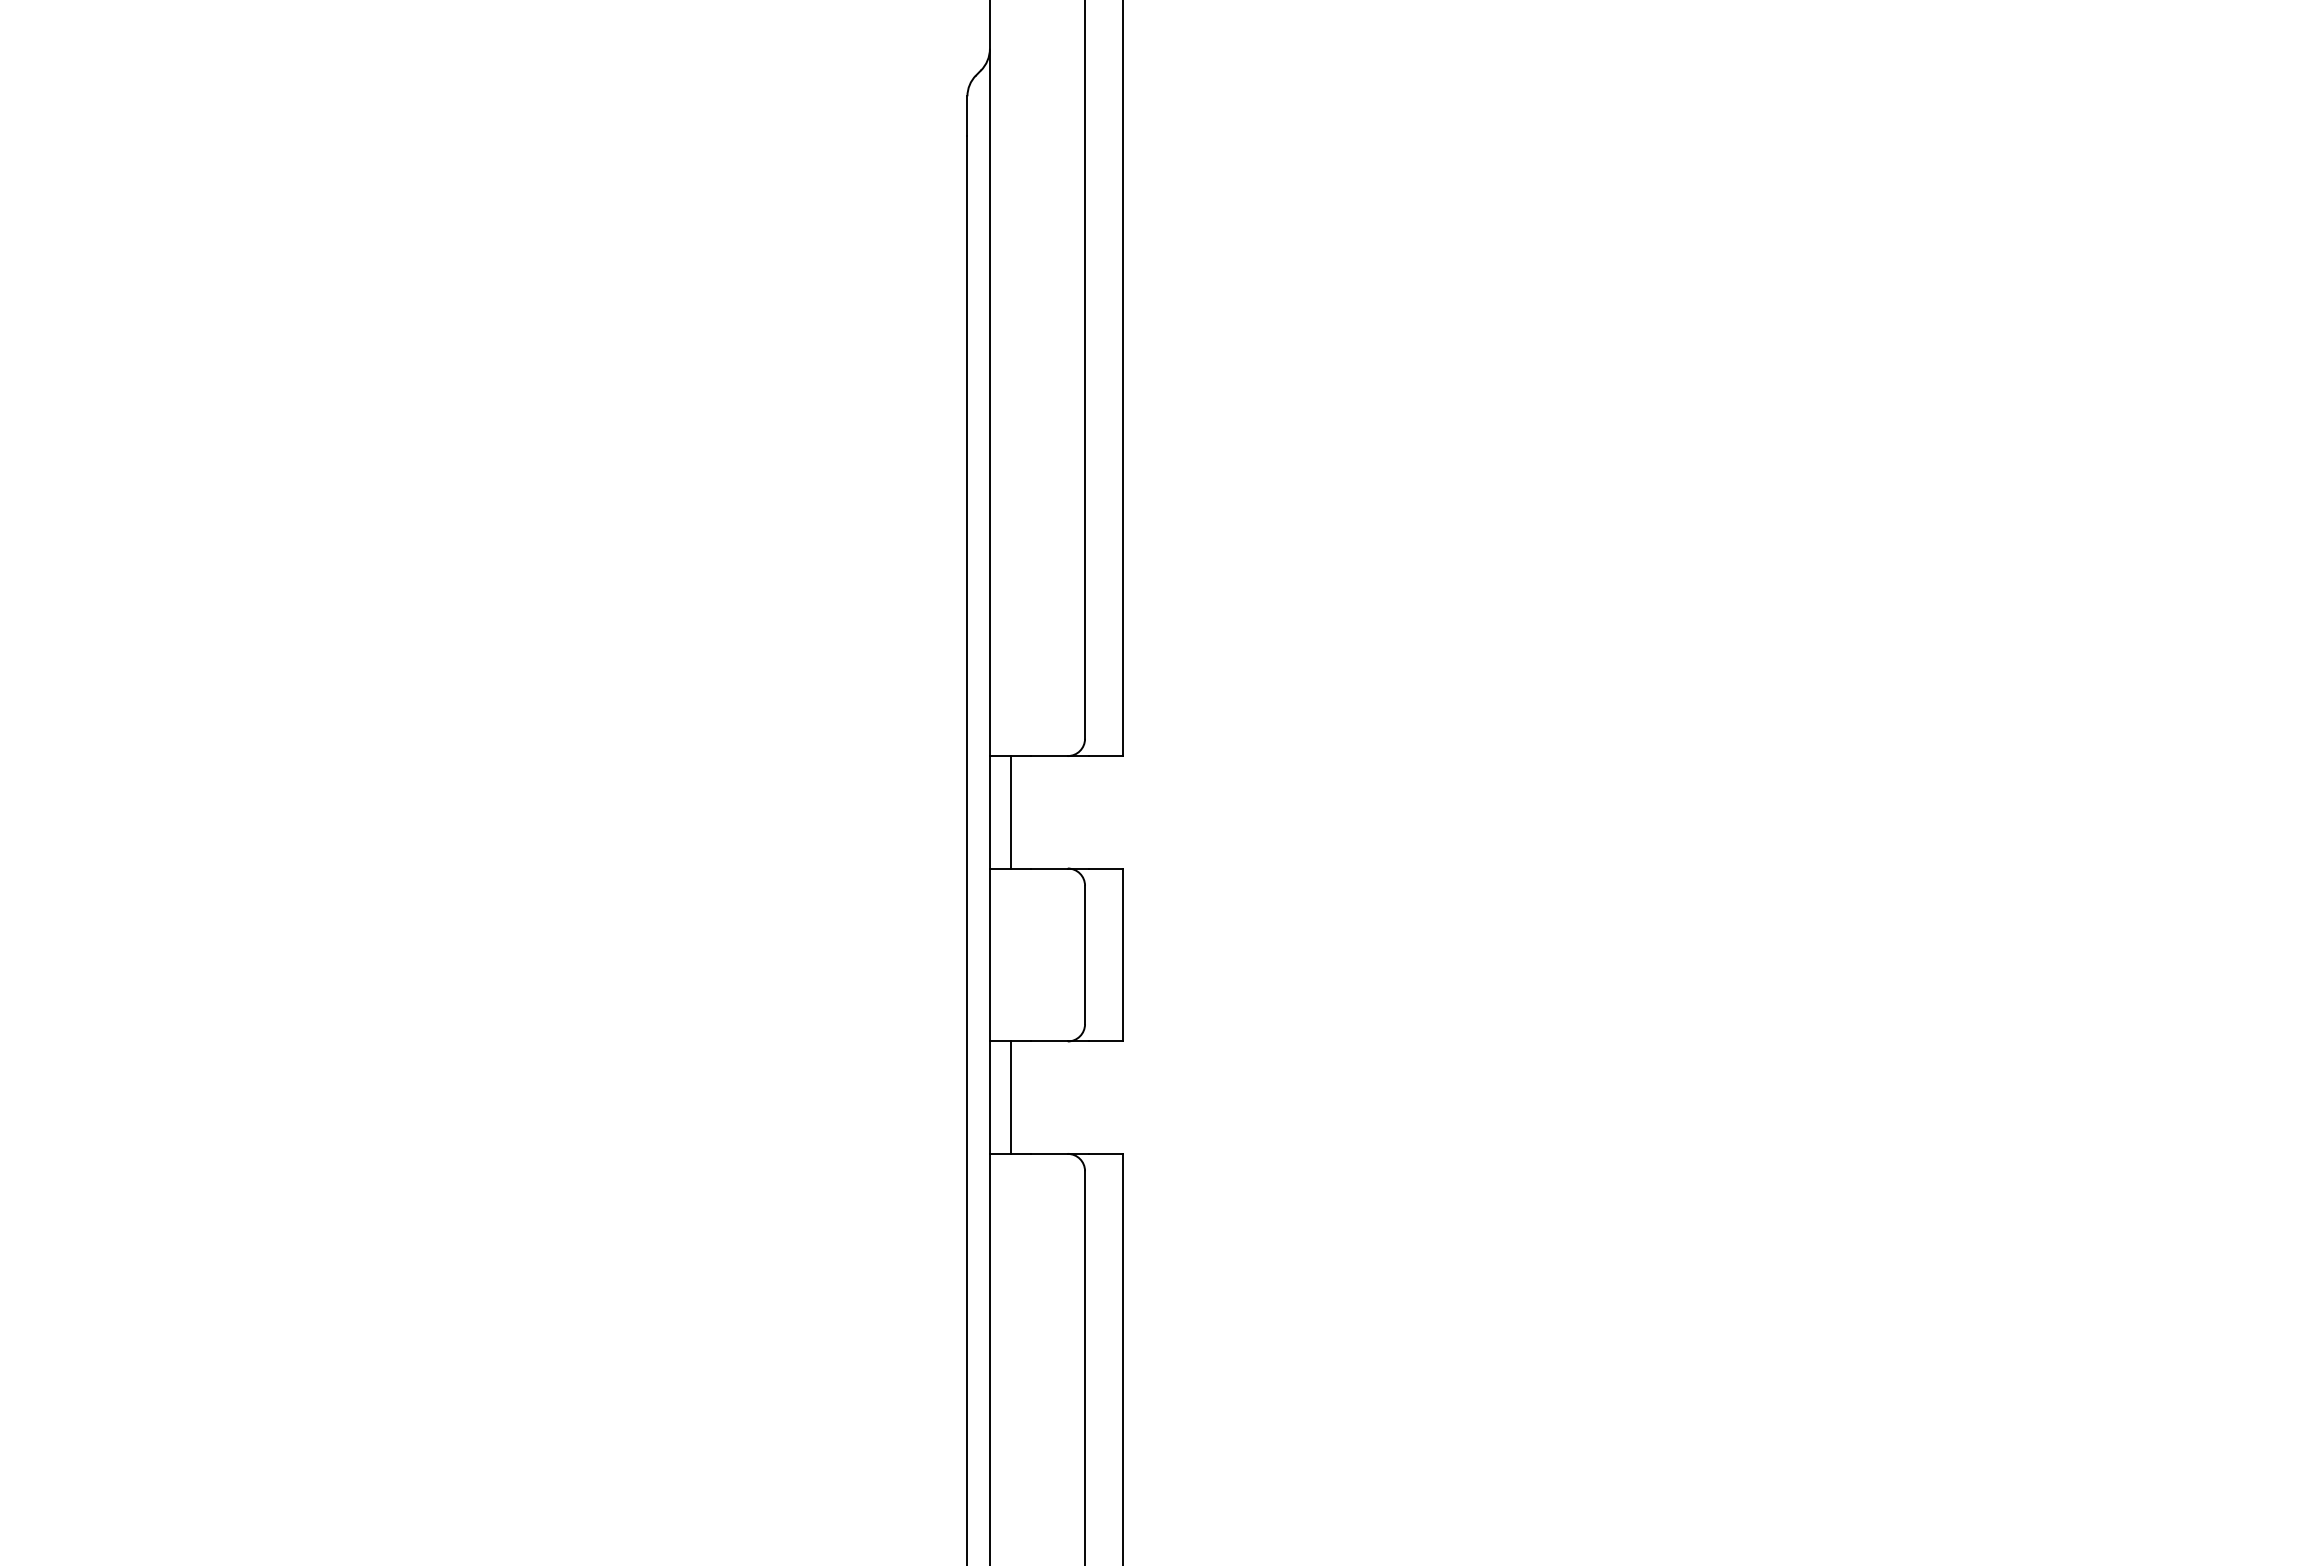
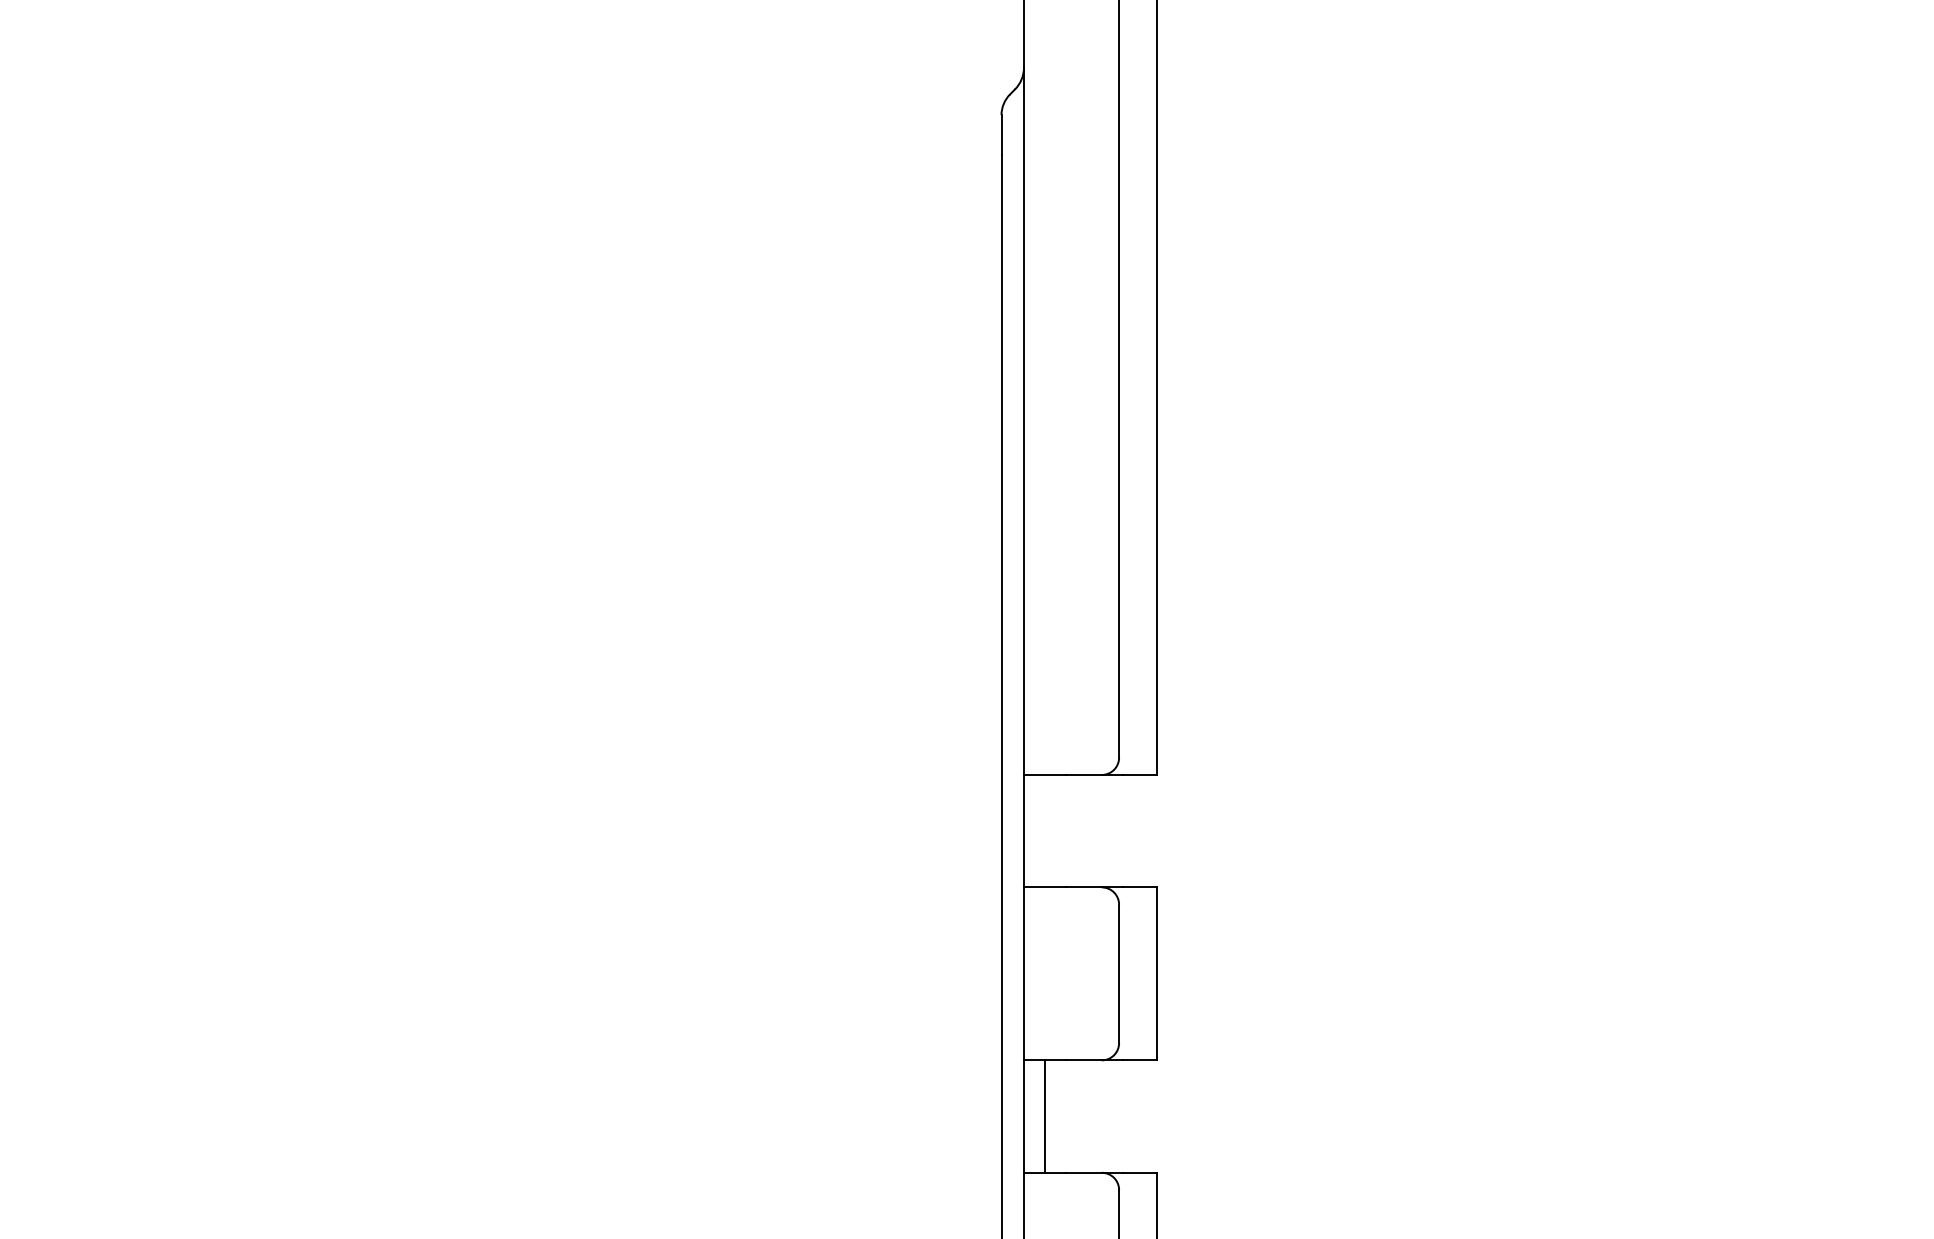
line: (1010, 812) -> (1044, 831), removed

